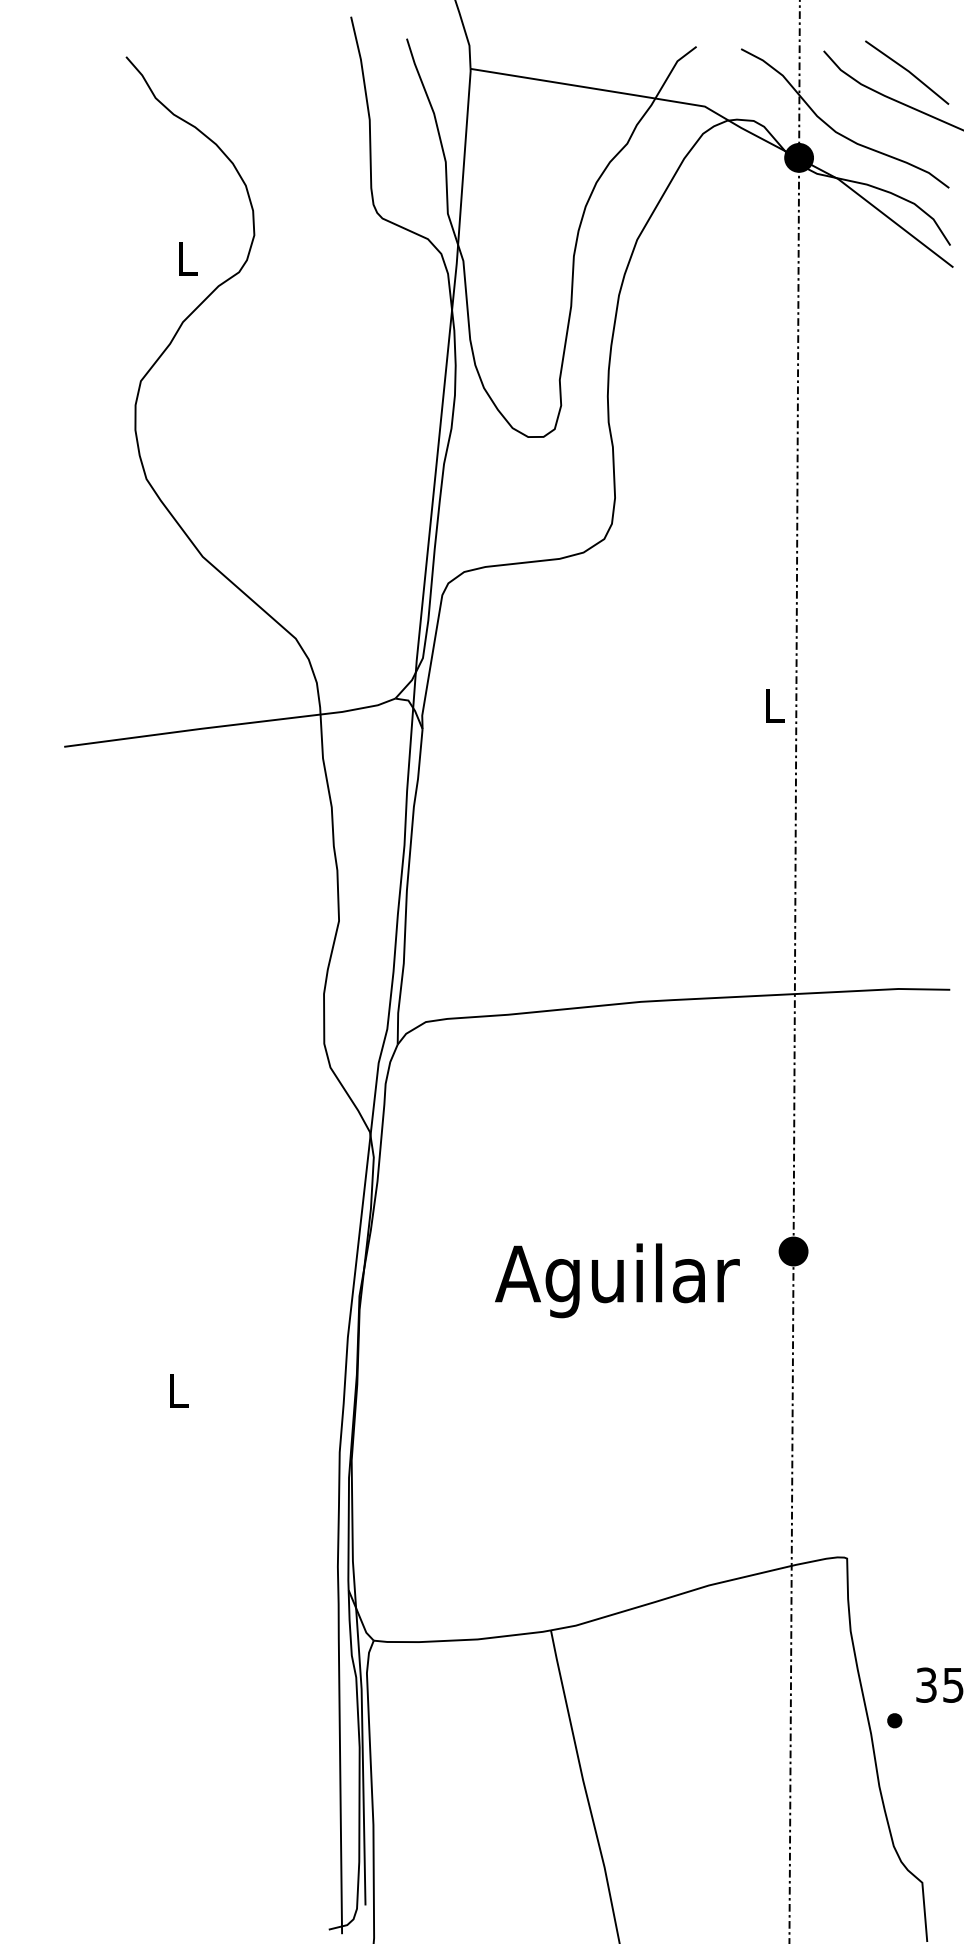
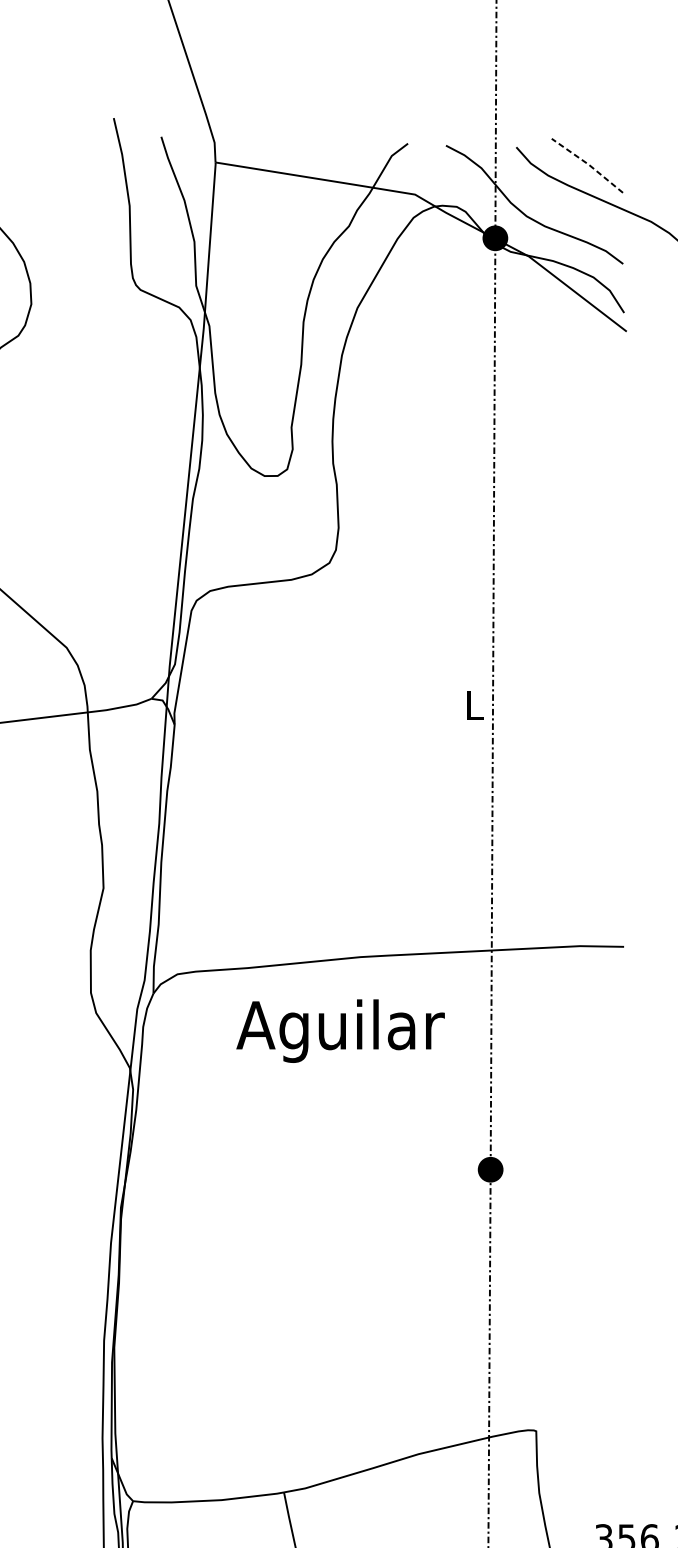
line: (908, 70) -> (588, 163), solid -> dashed
text: (617, 1280) -> (340, 1030), moved

